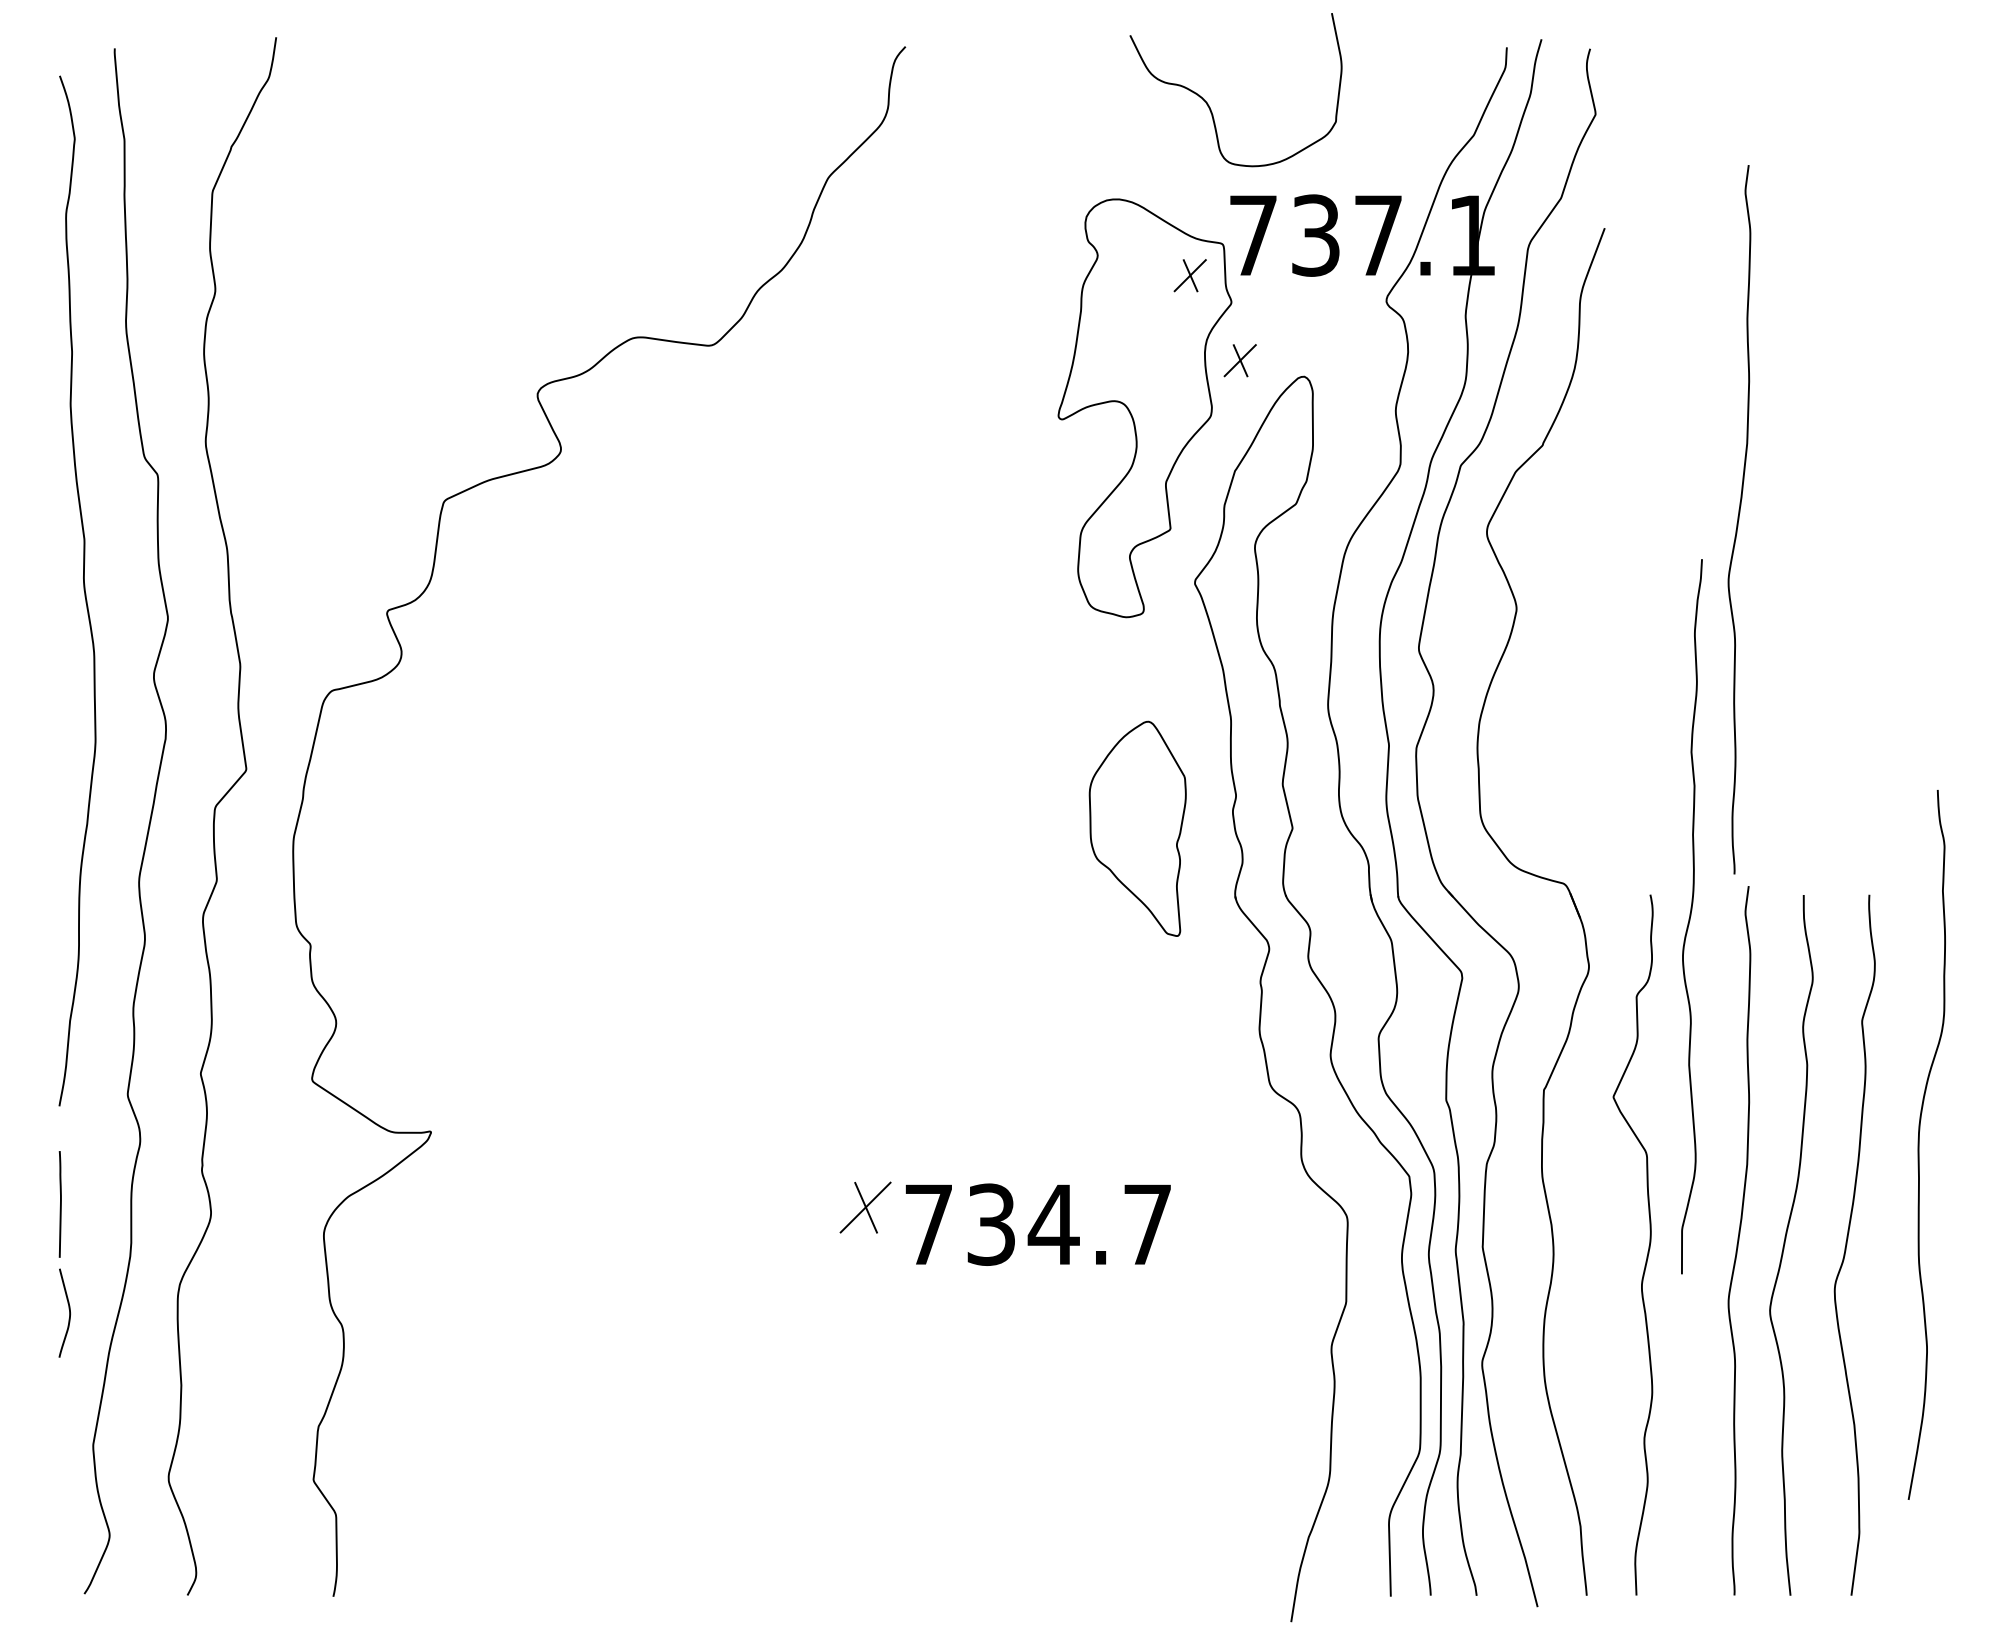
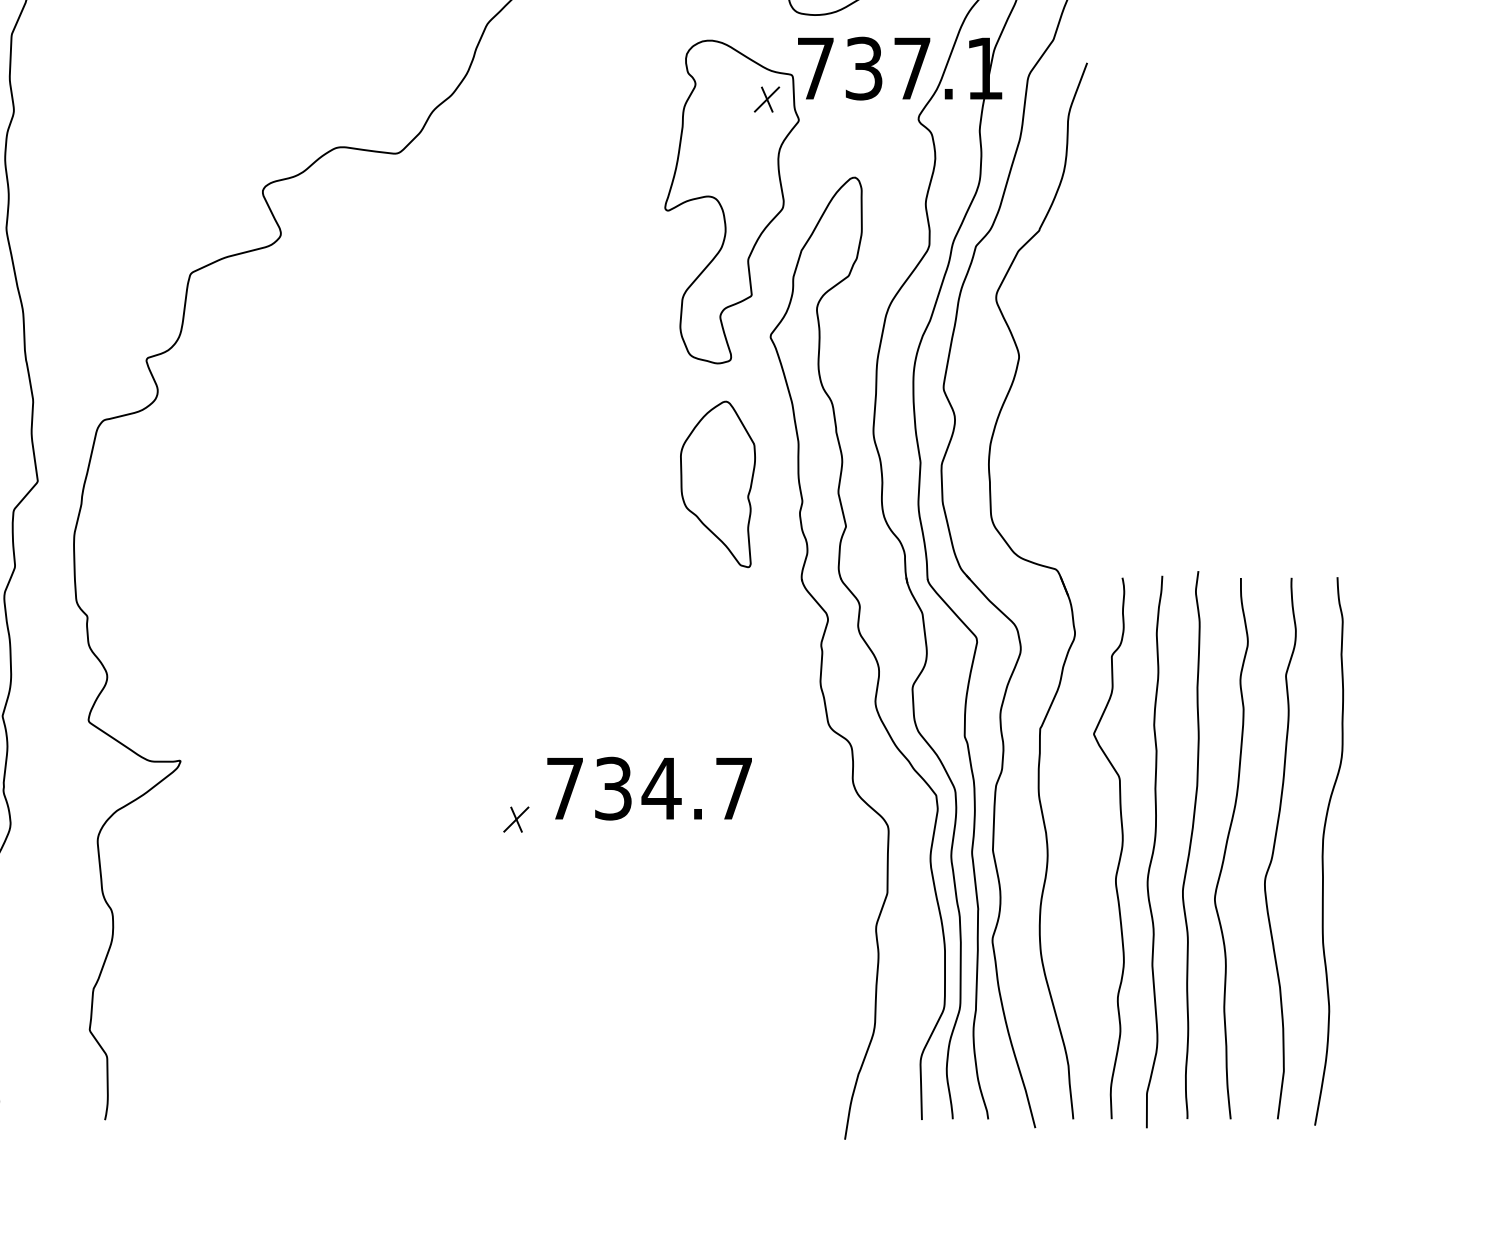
part: (1239, 360) -> (805, 165), removed
curve: (1739, 519) -> (1191, 287), removed
part: (1137, 828) -> (717, 484), moved
curve: (1691, 916) -> (1154, 851), moved
curve: (1919, 1144) -> (1323, 851), moved
part: (865, 1207) -> (516, 819), size x0.62
text: (1037, 1224) -> (649, 788), moved

